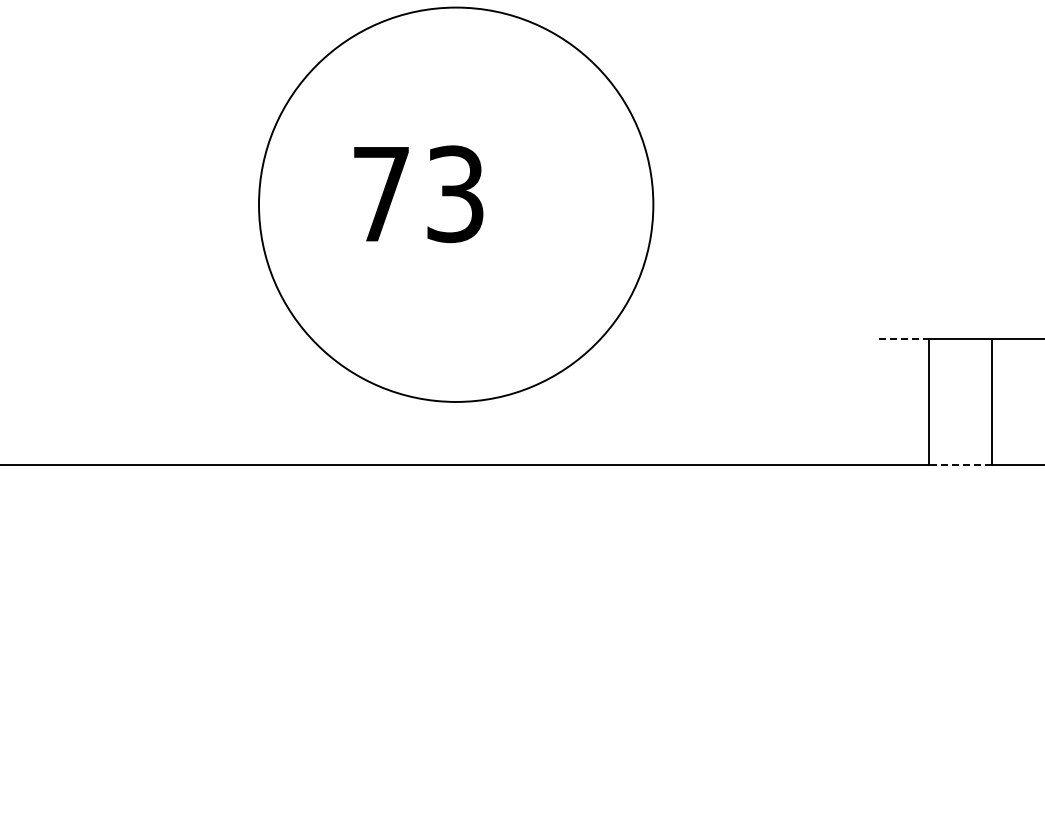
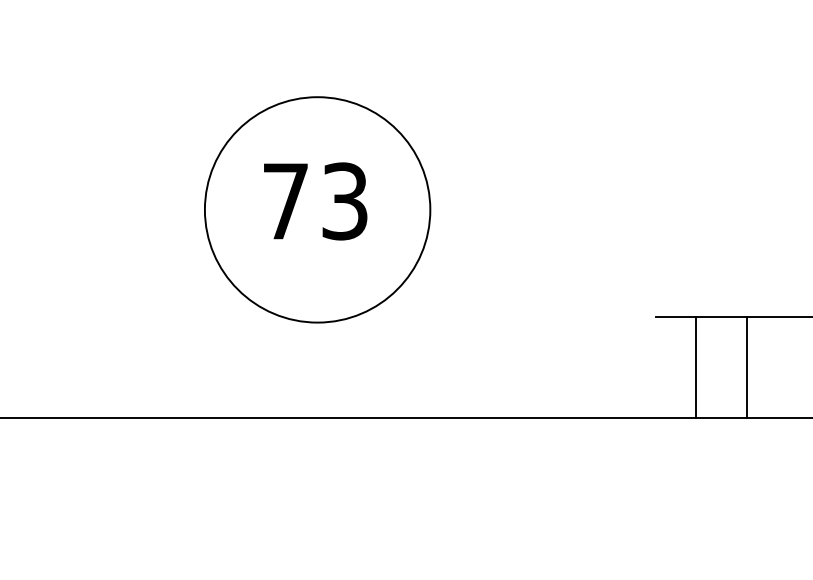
text: (418, 194) -> (315, 201), moved
circle: (456, 204) -> (317, 209), size x0.71
line: (904, 338) -> (676, 316), dashed -> solid
line: (960, 464) -> (721, 417), dashed -> solid

